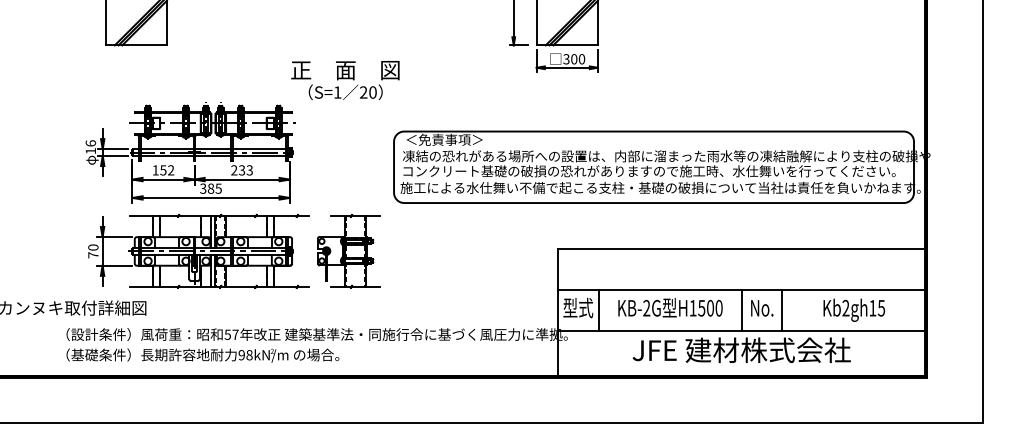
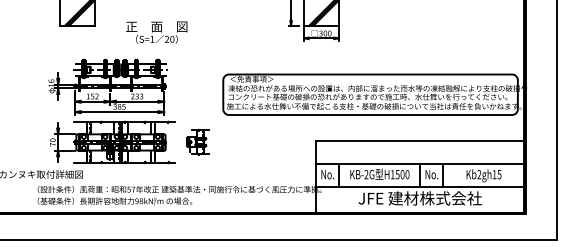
text: (345, 80) -> (156, 32), moved
part: (348, 249) -> (197, 141), size x0.6
text: (577, 308) -> (327, 174), 型式 -> No.

